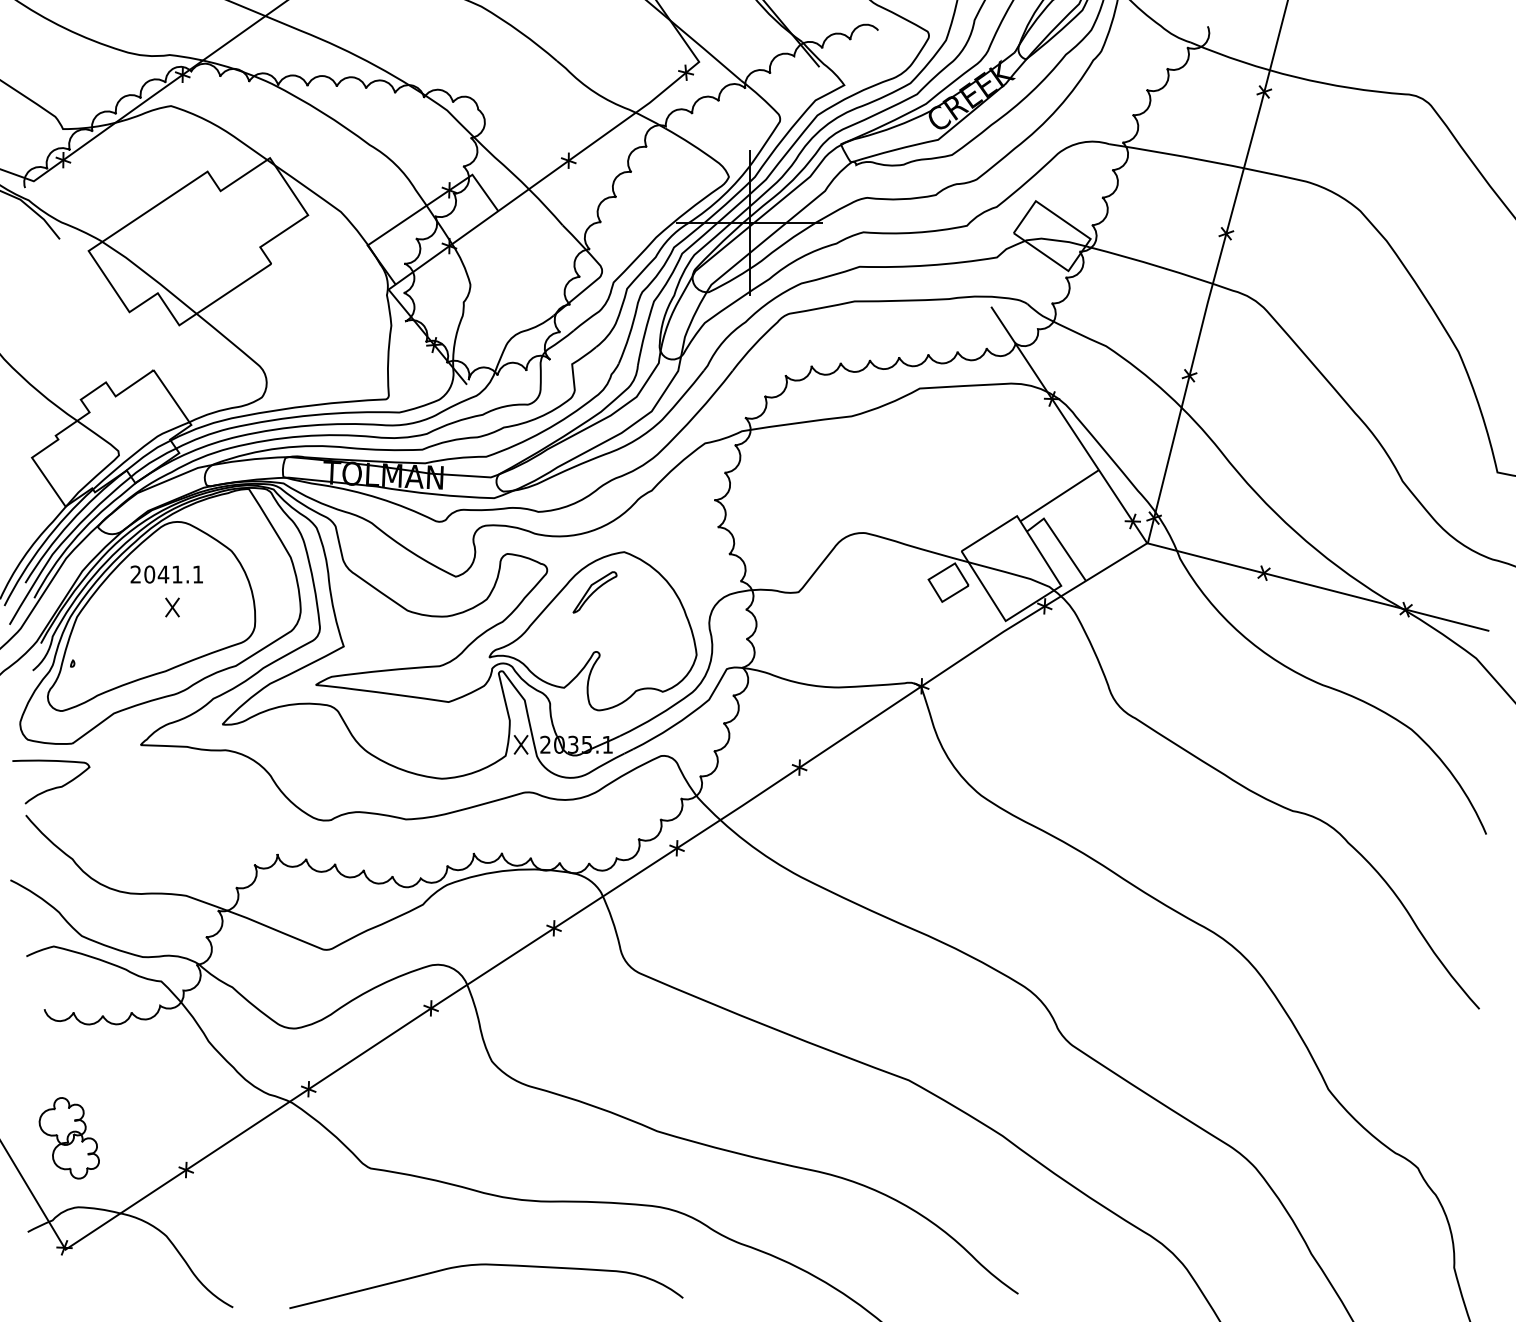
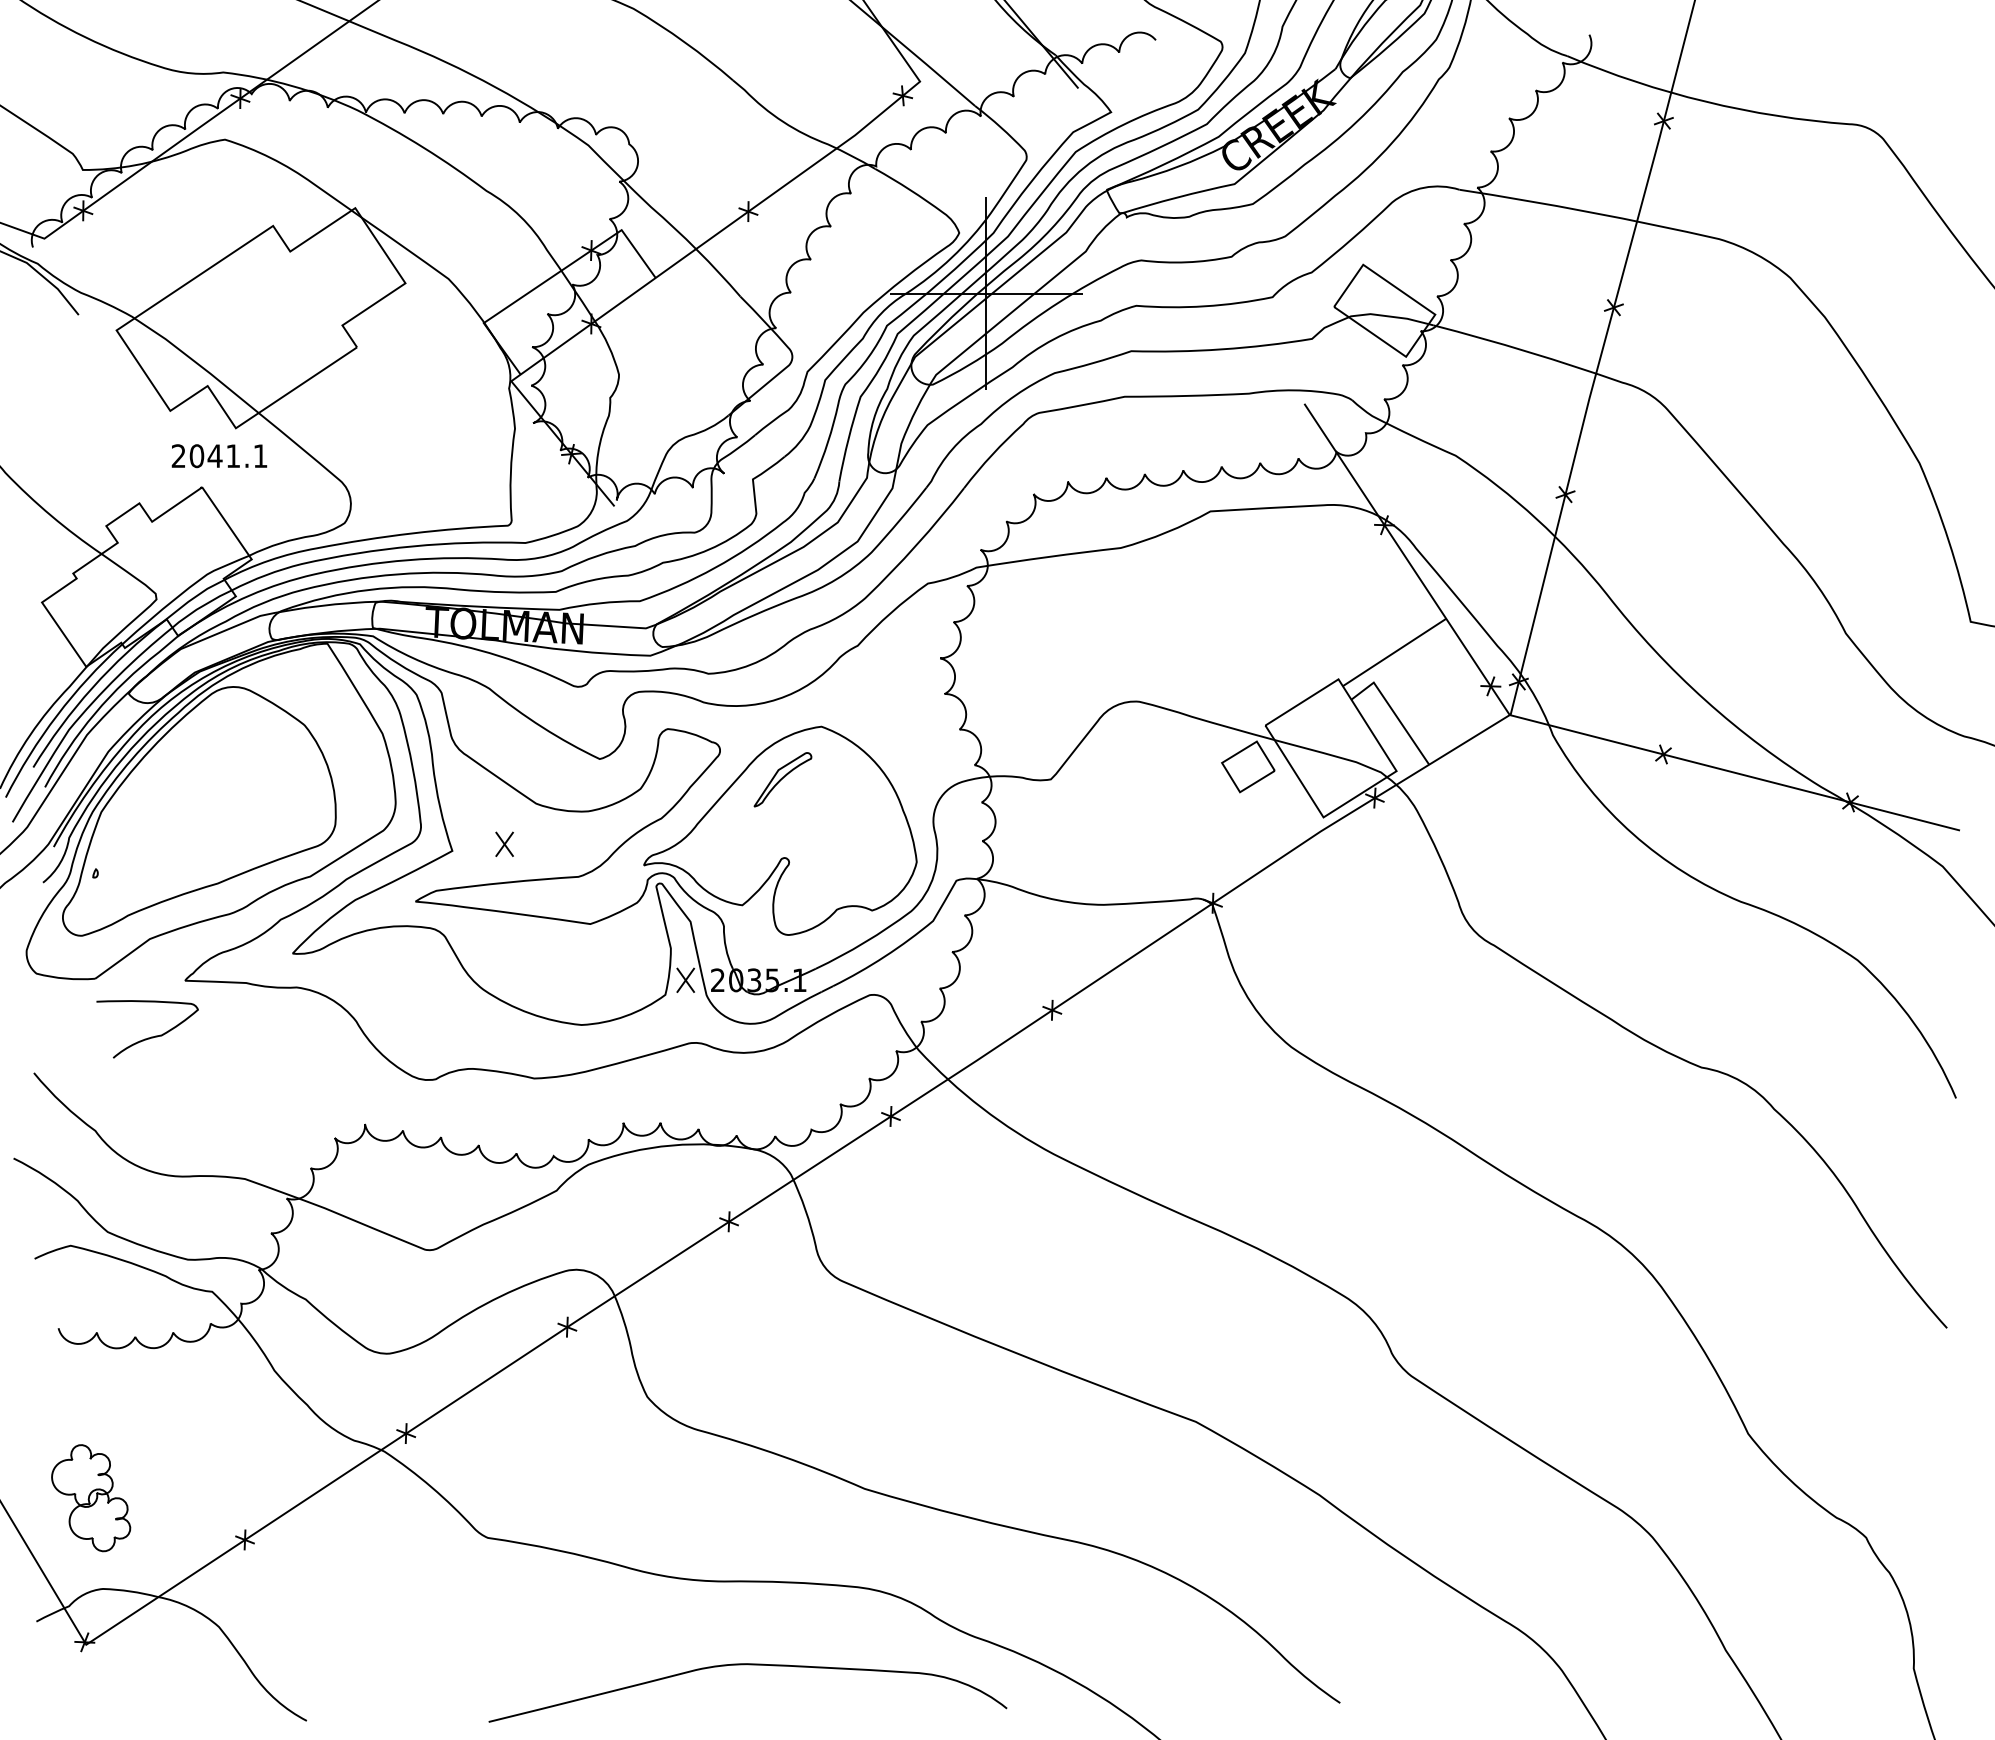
text: (166, 574) -> (219, 456), moved
part: (172, 607) -> (504, 844), moved
curve: (53, 787) -> (150, 1036), moved
curve: (486, 1265) -> (748, 1665), moved

